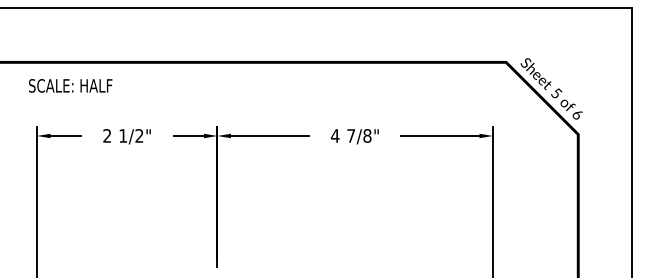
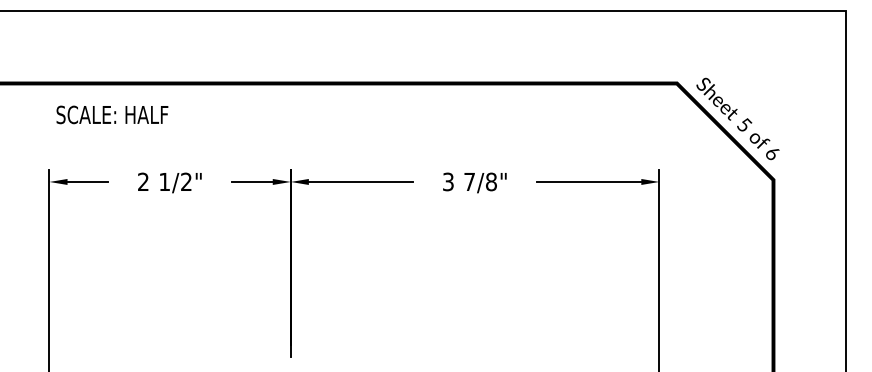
text: (70, 85) -> (112, 114), moved
text: (335, 135) -> (448, 181), 4 -> 3

